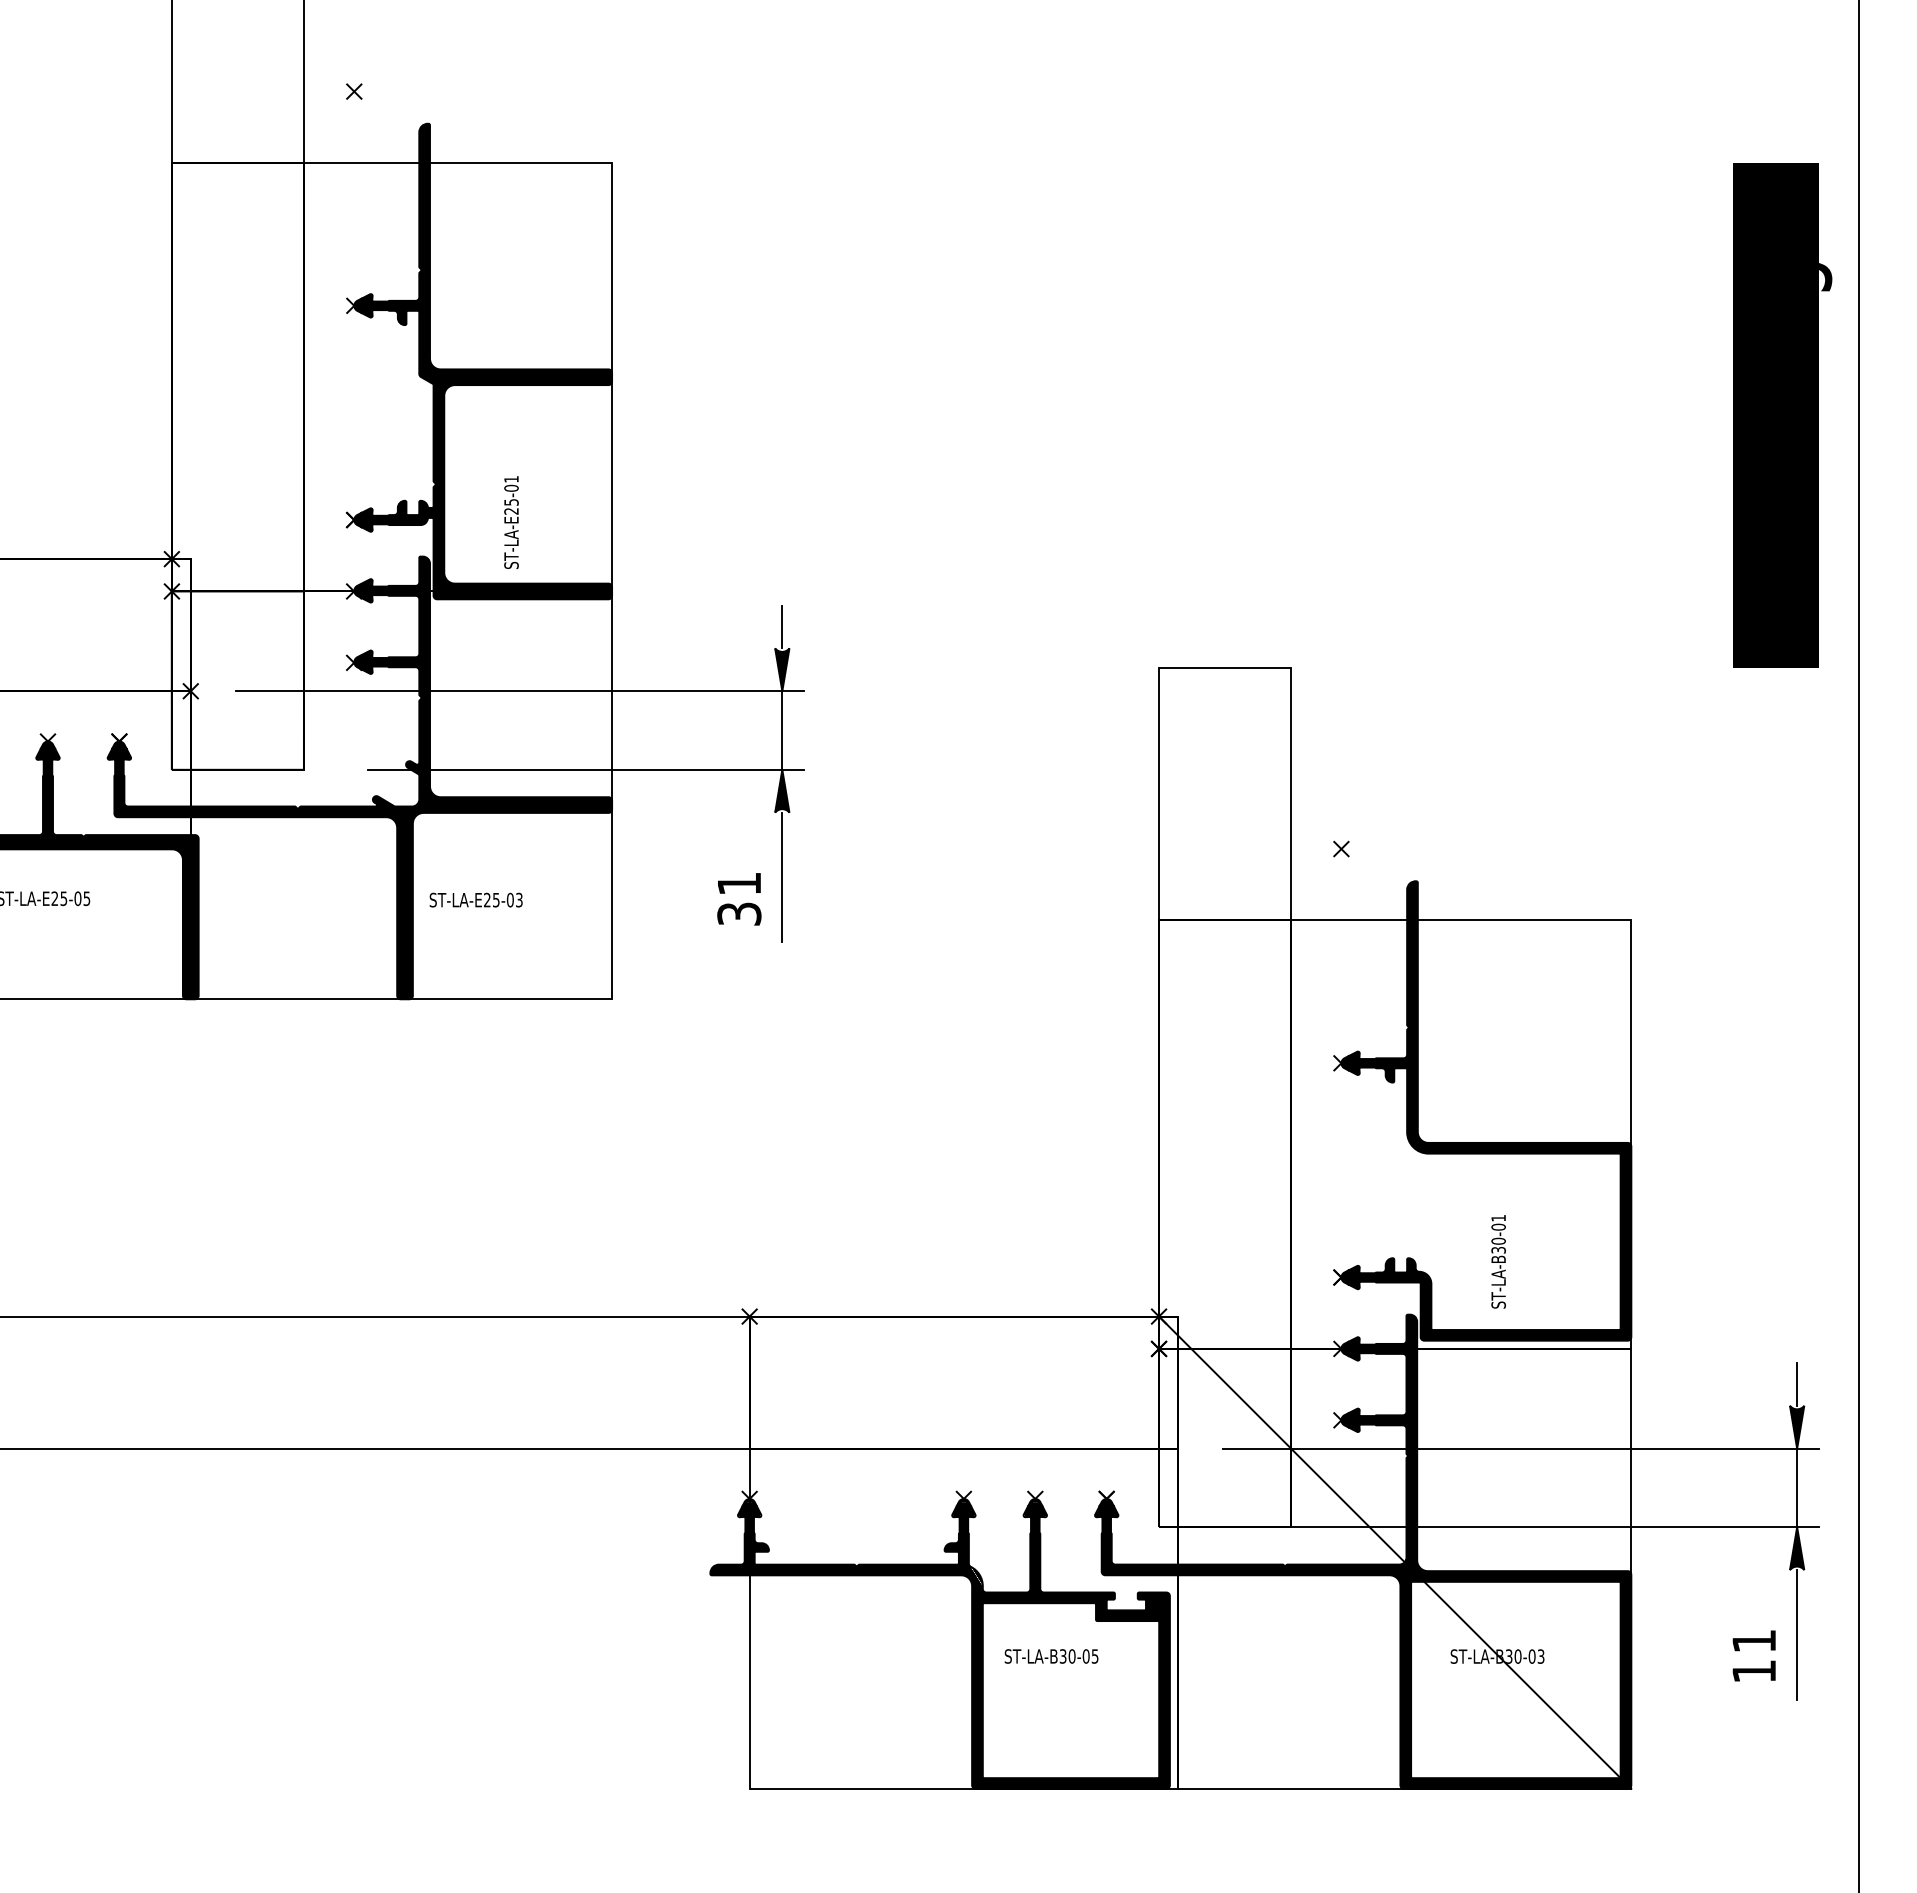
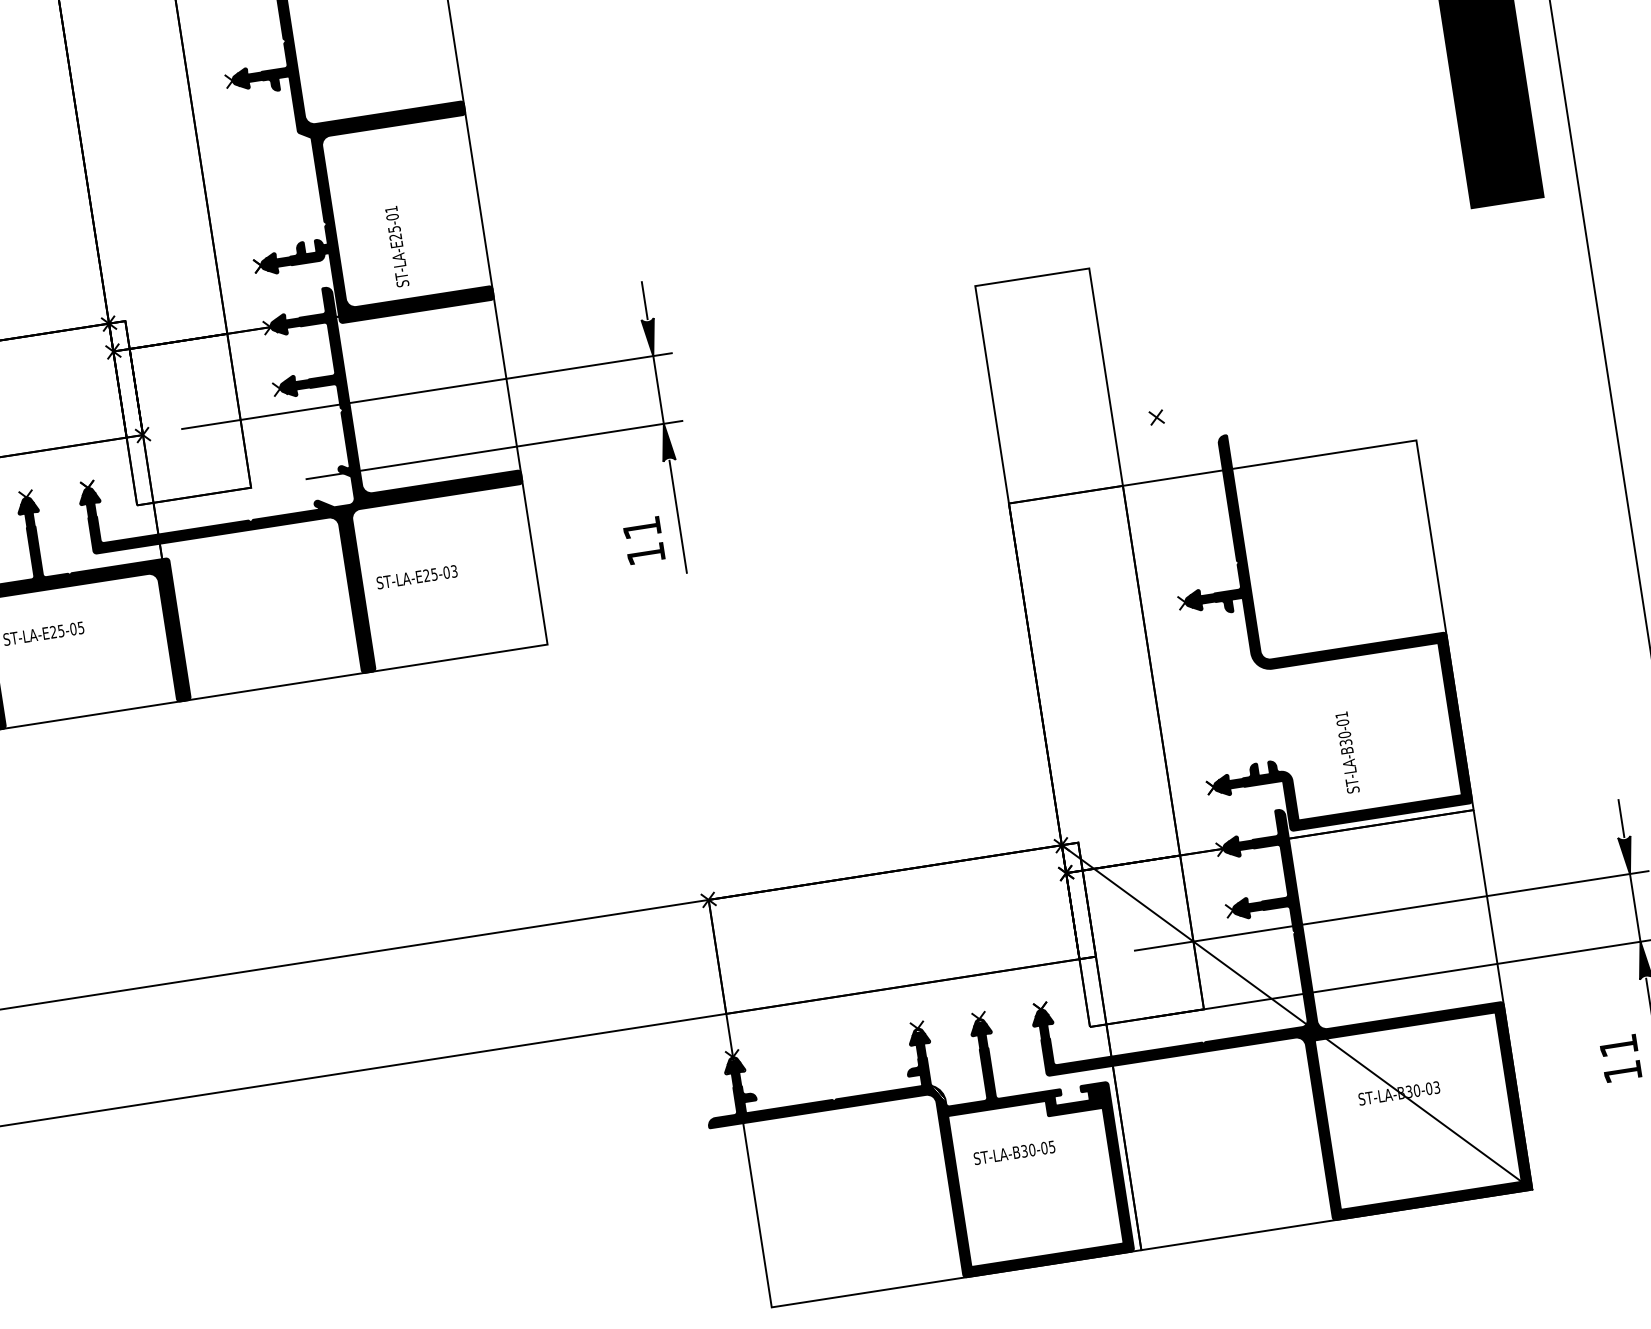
text: (739, 913) -> (646, 553), 31 -> 11

